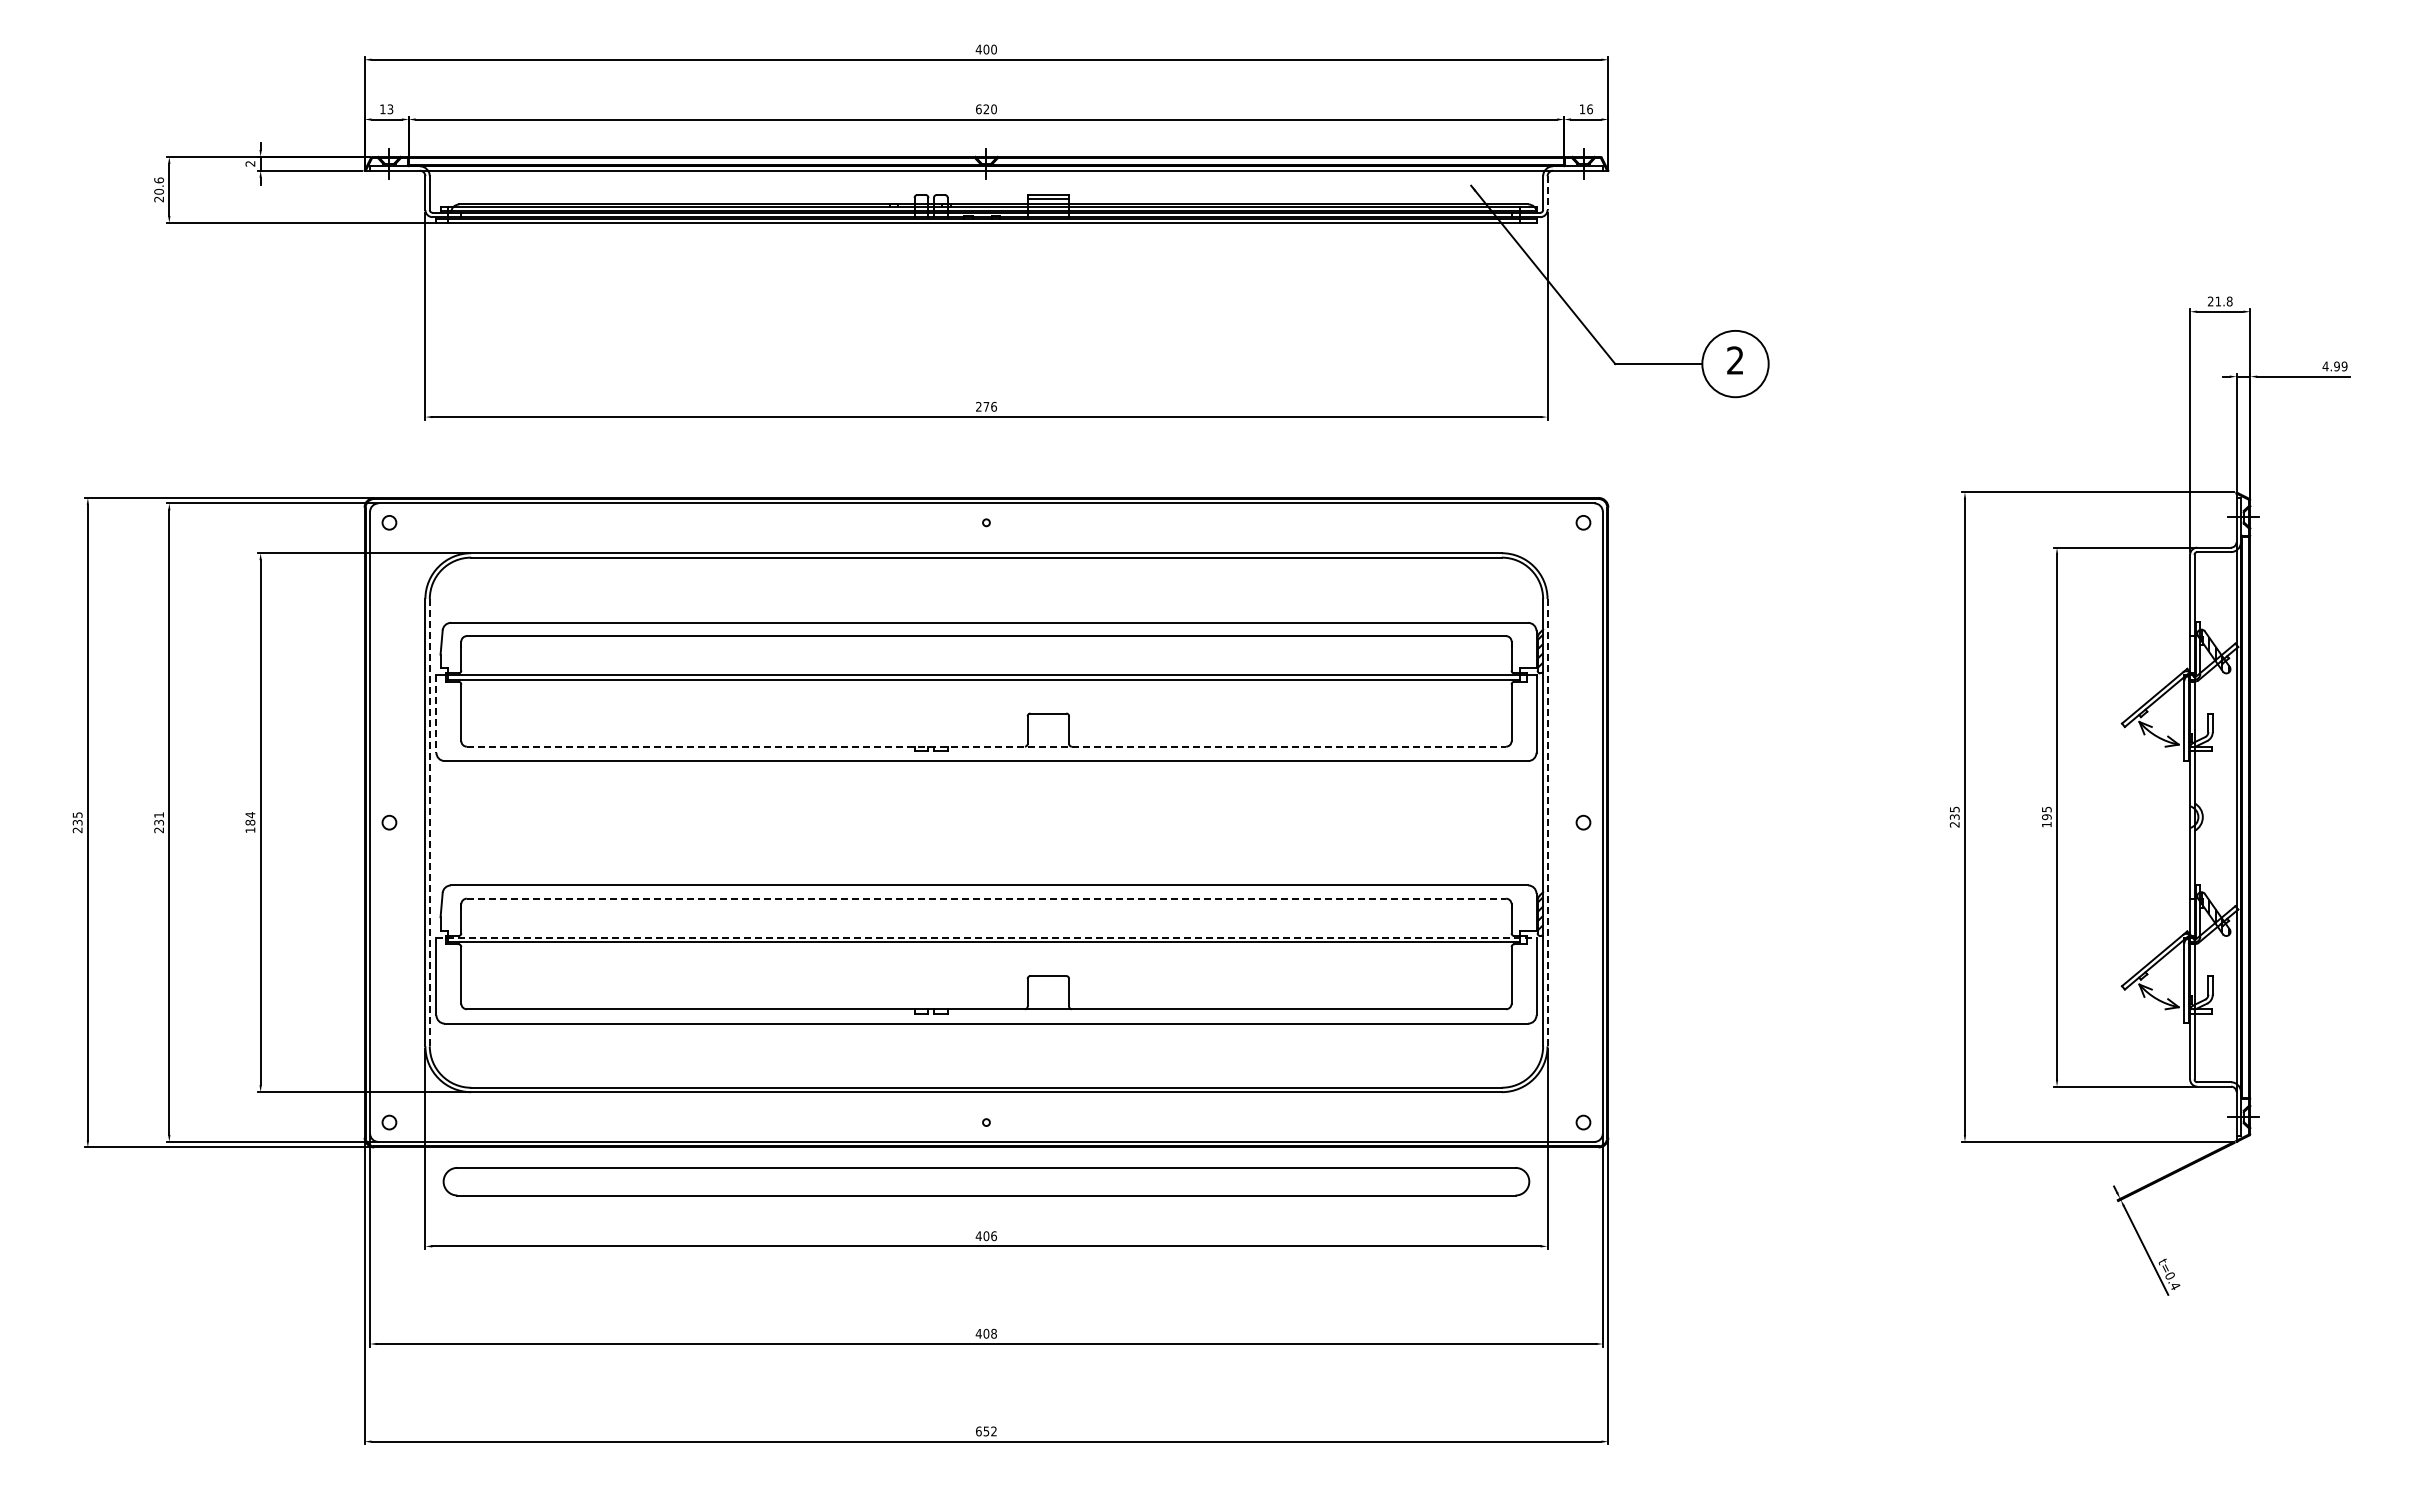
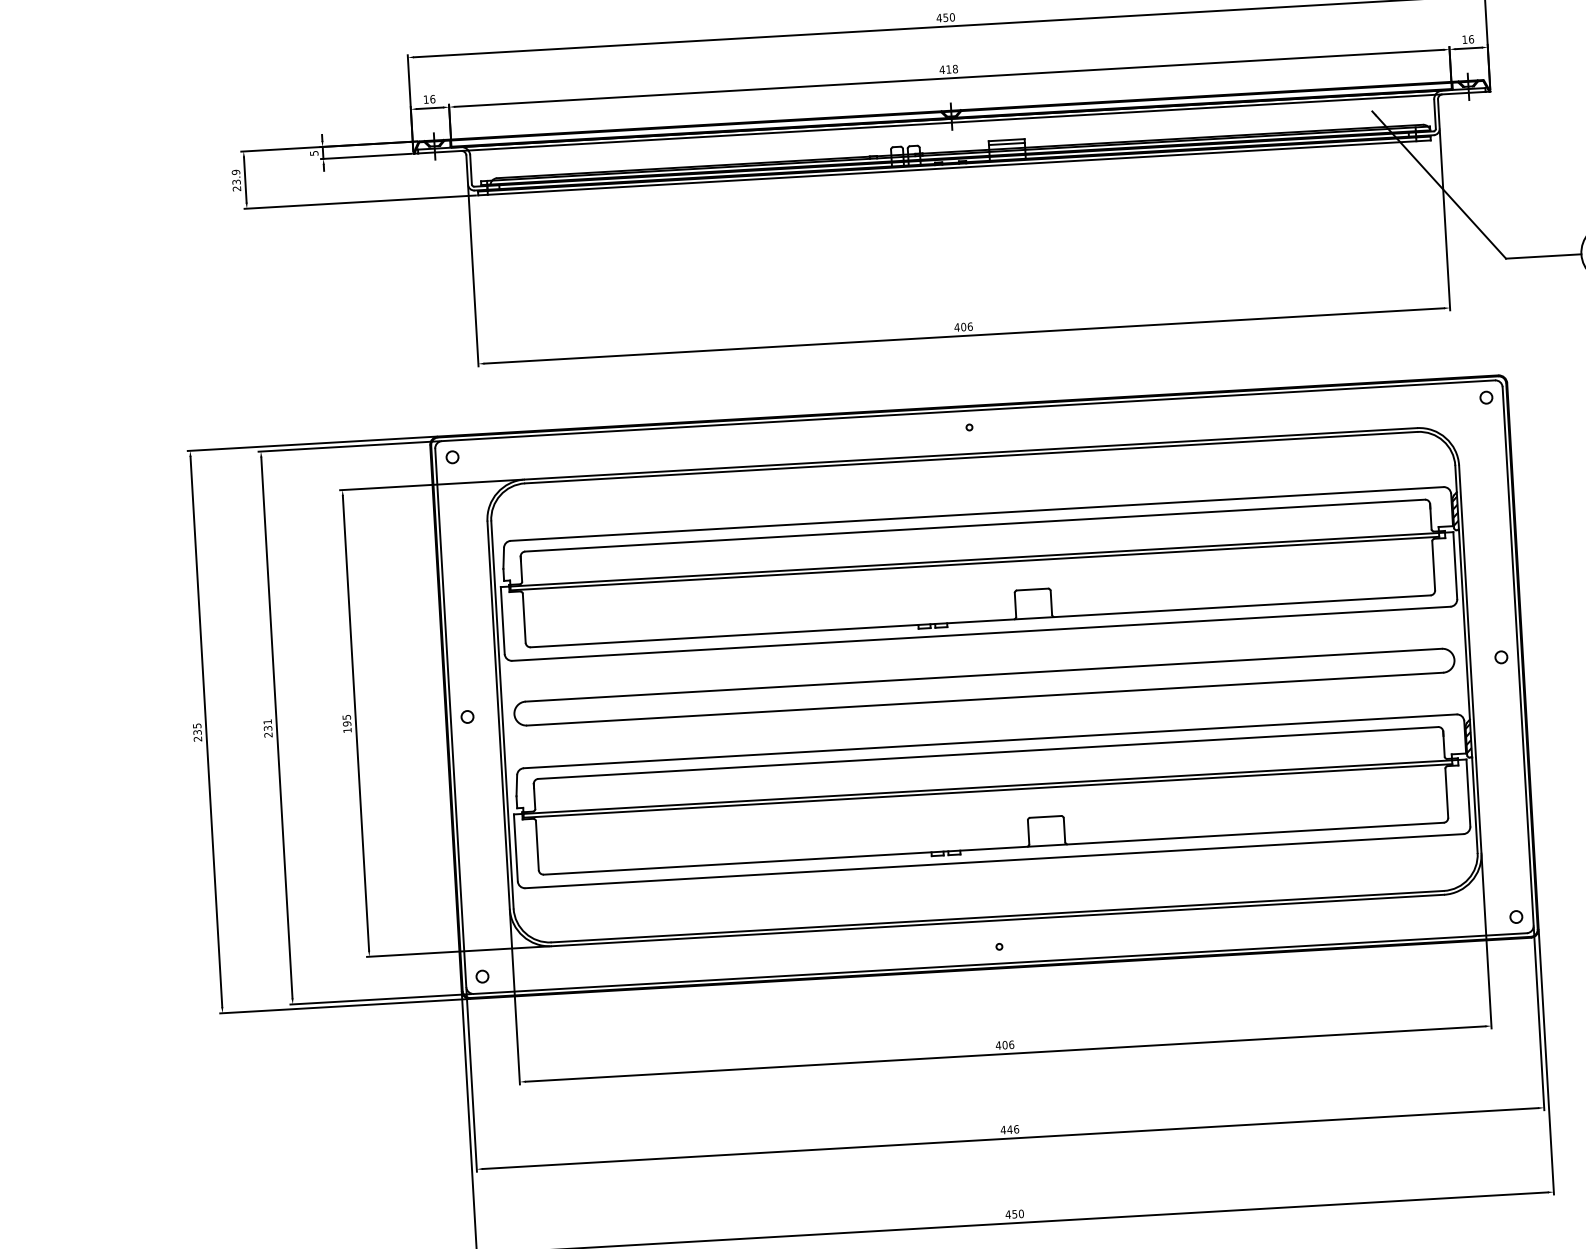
text: (986, 49) -> (945, 17), 400 -> 450
text: (390, 109) -> (432, 99), 13 -> 16
text: (985, 109) -> (948, 69), 620 -> 418
text: (250, 163) -> (314, 153), 2 -> 5
text: (159, 185) -> (236, 176), 20.6 -> 23.9
line: (1547, 193) -> (1438, 114), dashed -> solid
text: (982, 406) -> (960, 327), 276 -> 406
line: (436, 714) -> (502, 620), dashed -> solid
line: (986, 746) -> (980, 621), dashed -> solid
text: (250, 818) -> (347, 720), 184 -> 195
line: (429, 822) -> (502, 714), dashed -> solid
line: (1547, 822) -> (1470, 658), dashed -> solid
line: (986, 898) -> (988, 752), dashed -> solid
line: (986, 937) -> (990, 786), dashed -> solid
part: (986, 1181) -> (984, 687), moved
text: (989, 1333) -> (1012, 1129), 408 -> 446
text: (985, 1431) -> (1014, 1214), 652 -> 450

